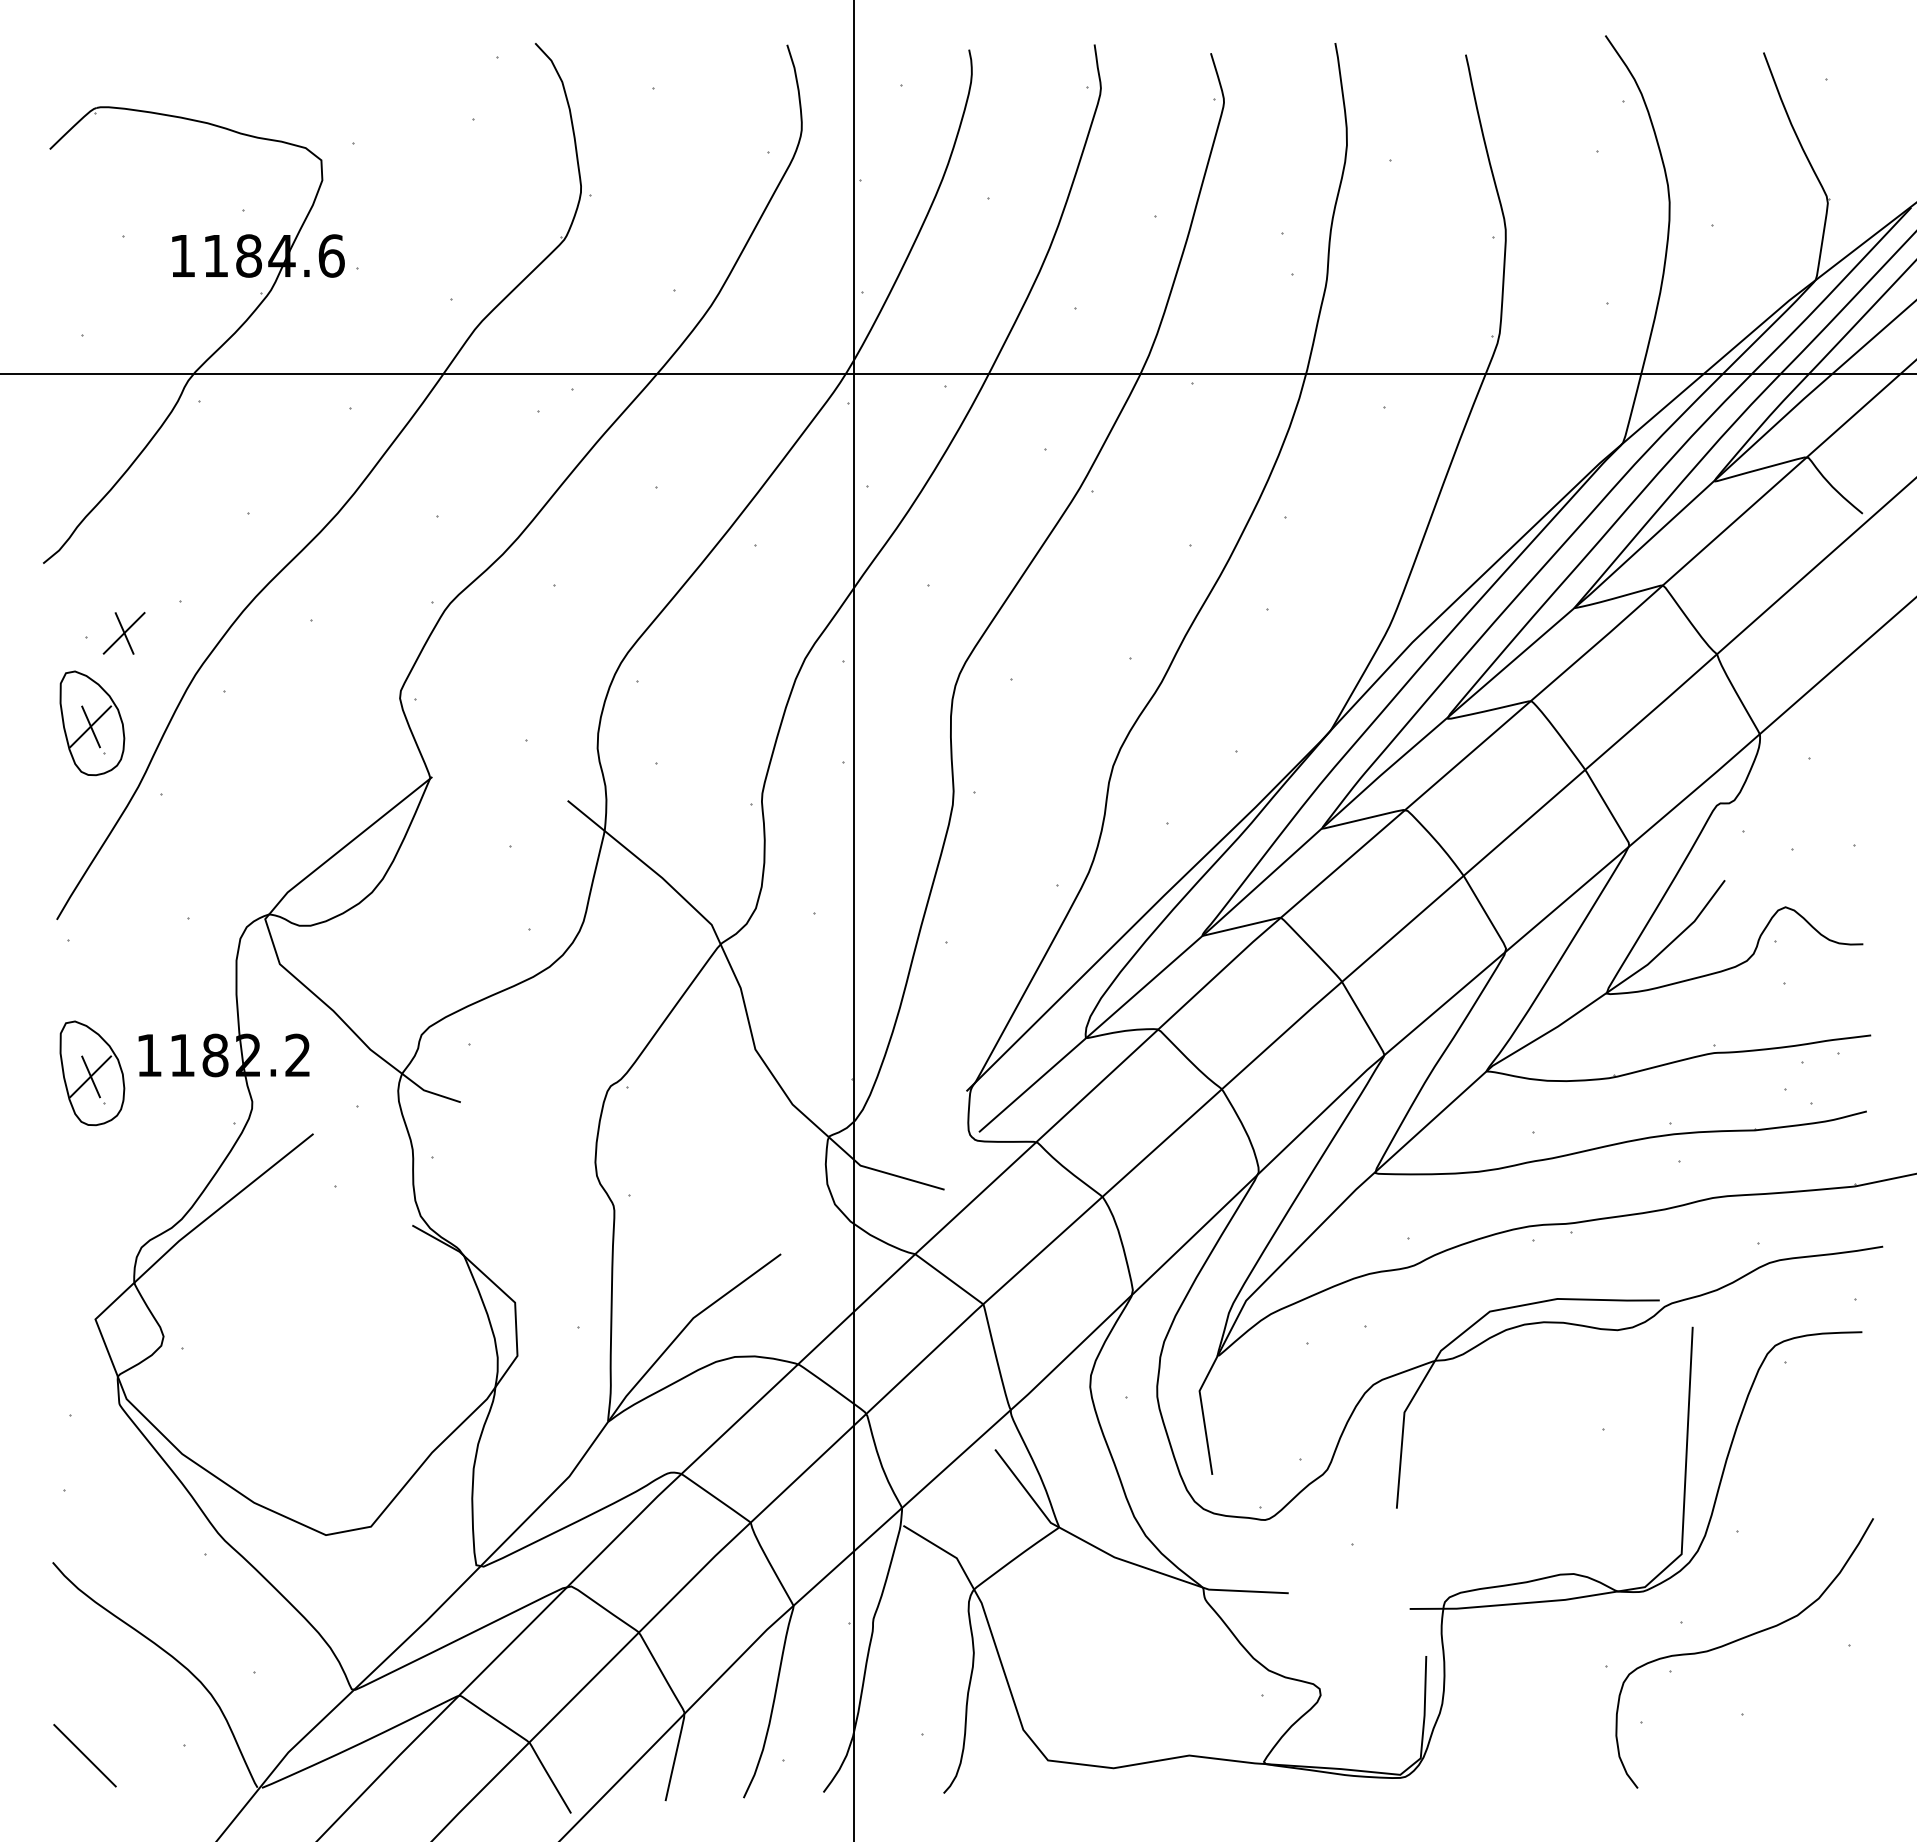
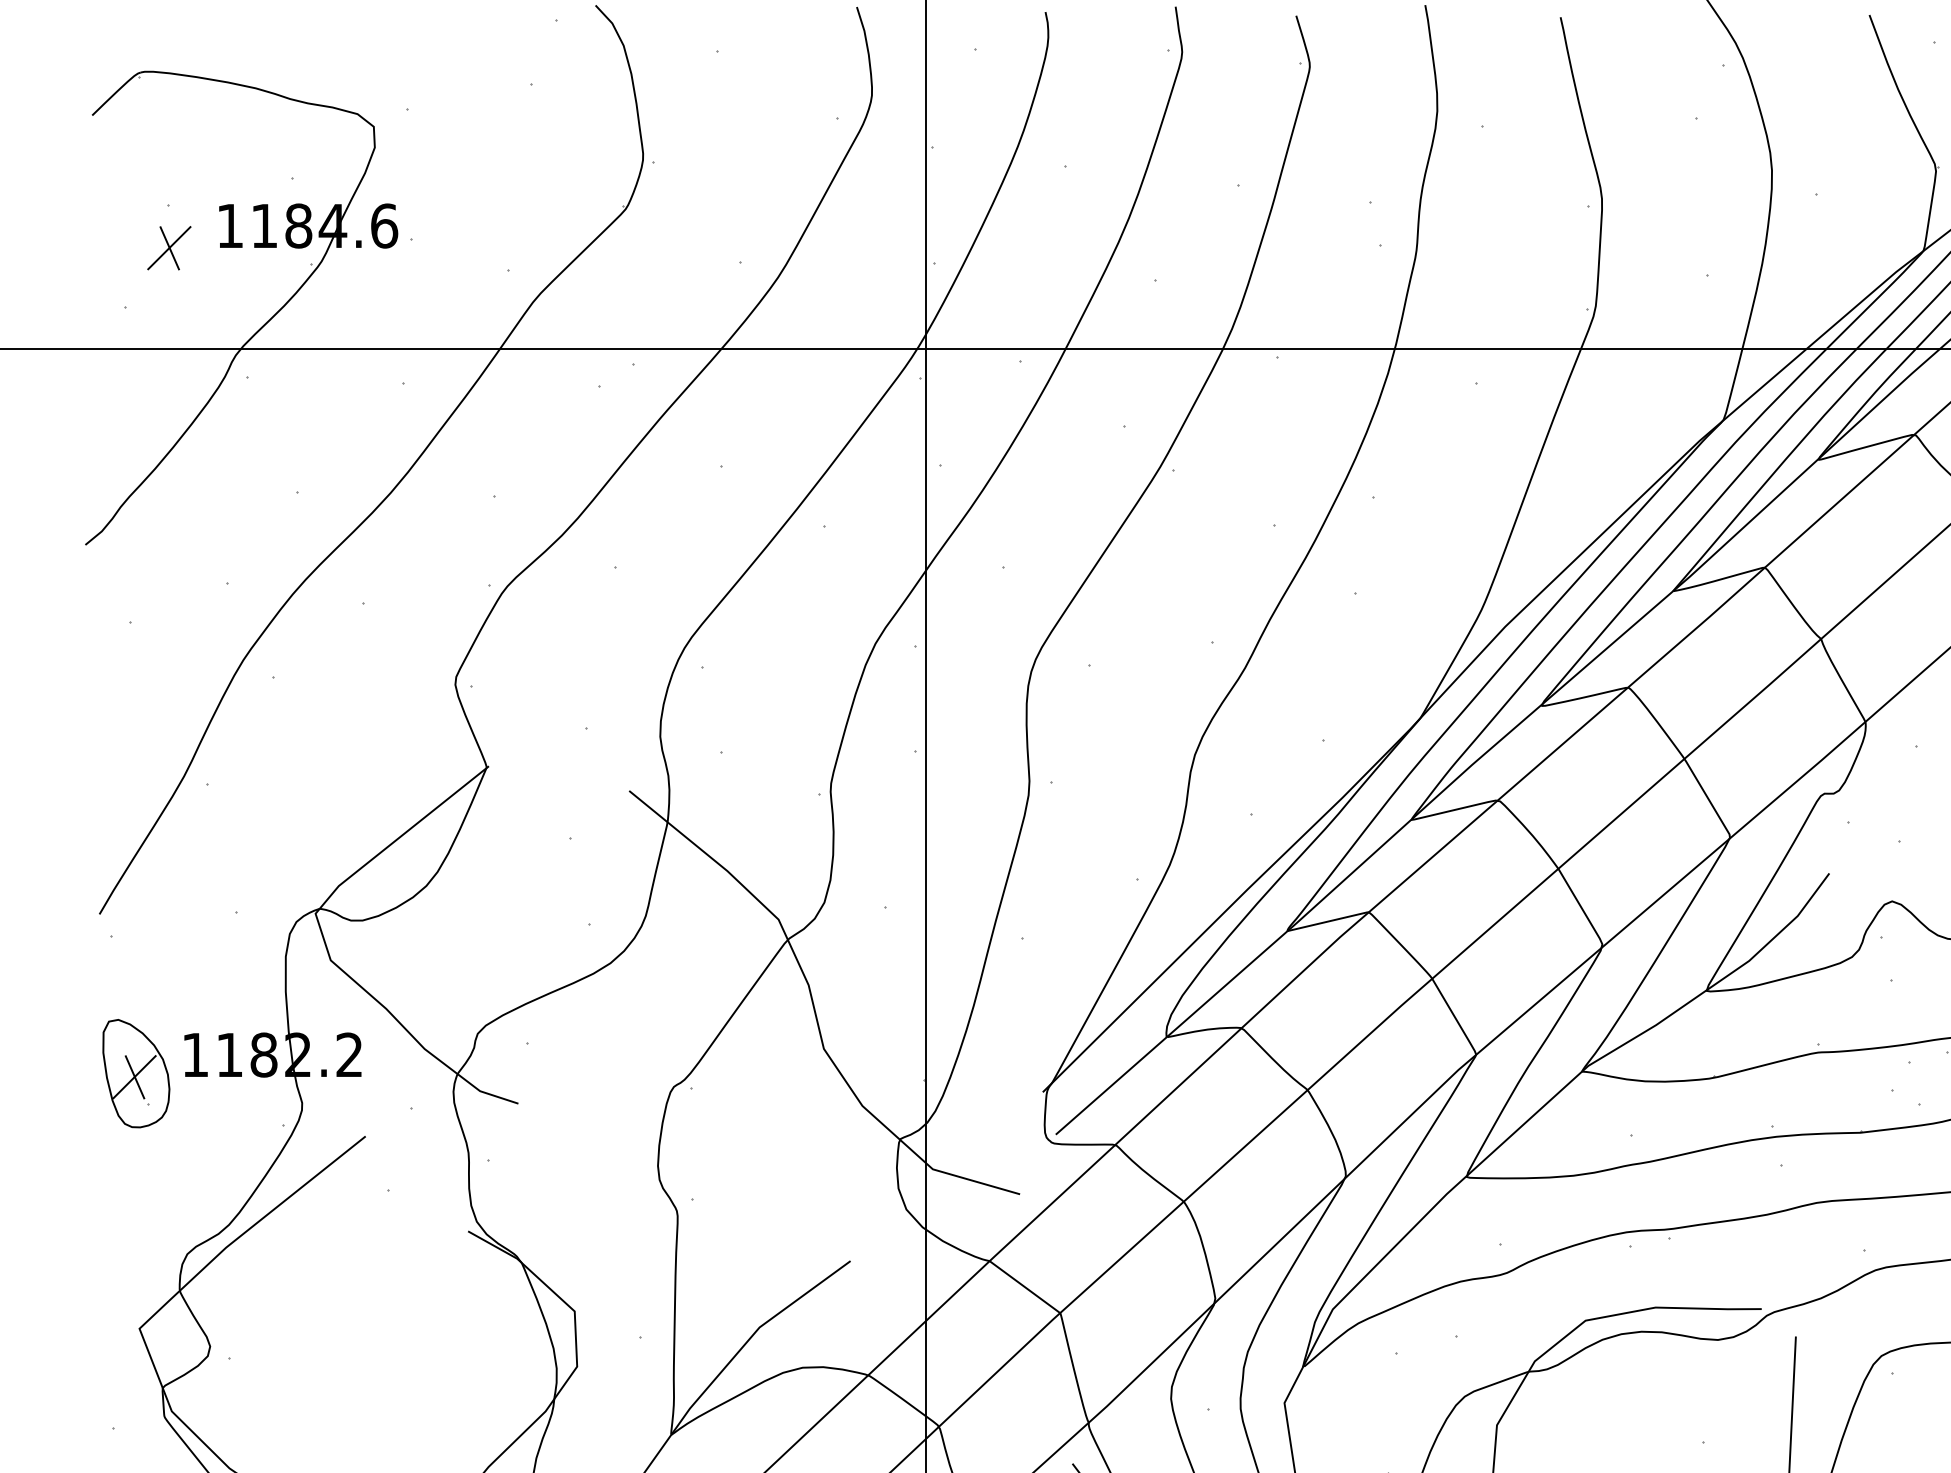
part: (123, 633) -> (168, 248), moved
part: (92, 723) -> (136, 710), removed

